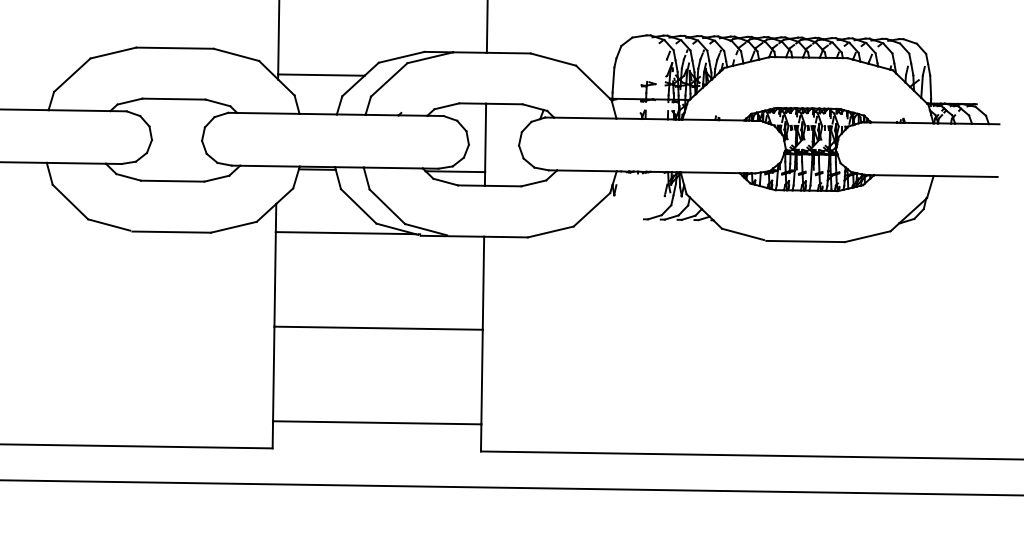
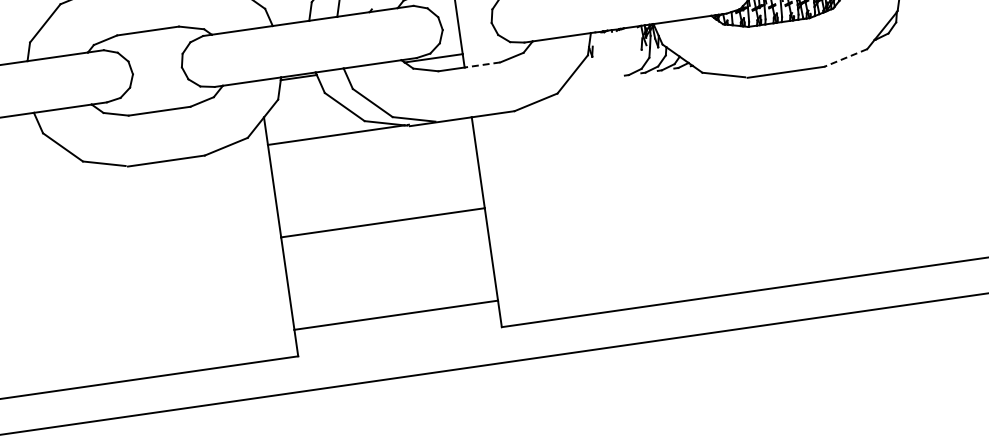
line: (502, 186) -> (481, 65), solid -> dashed
line: (867, 236) -> (845, 57), solid -> dashed

